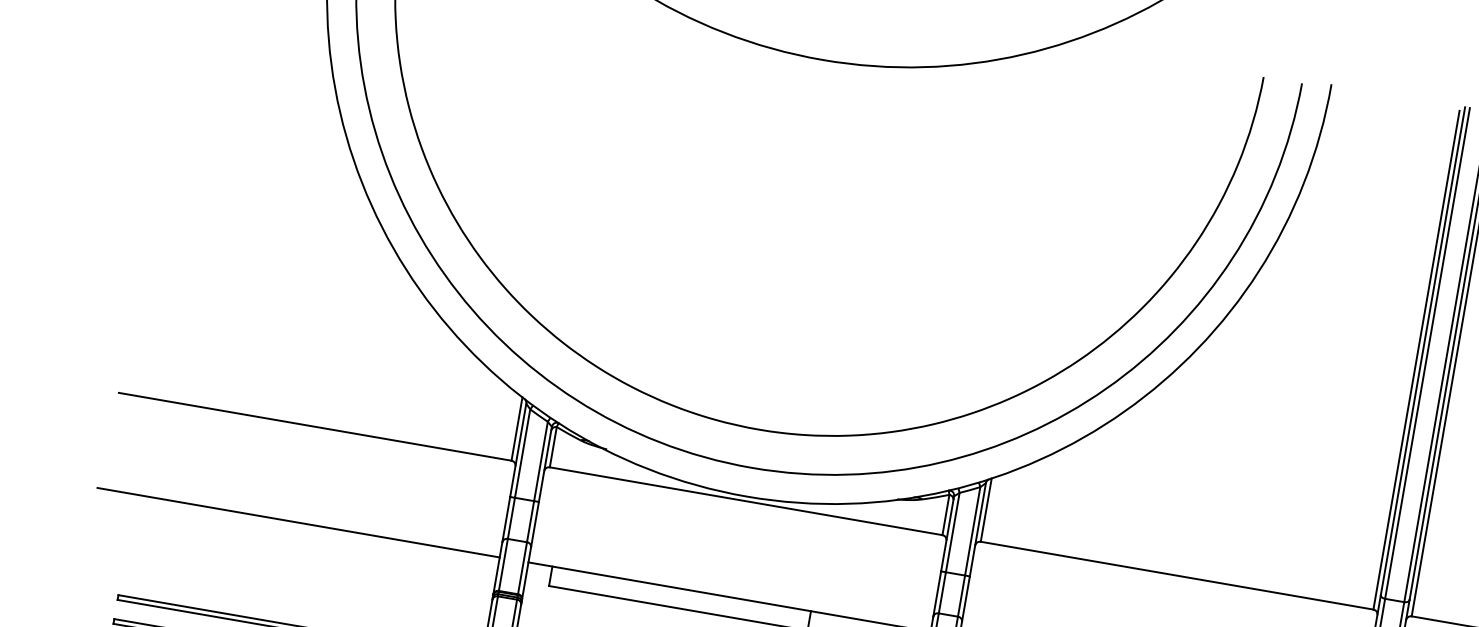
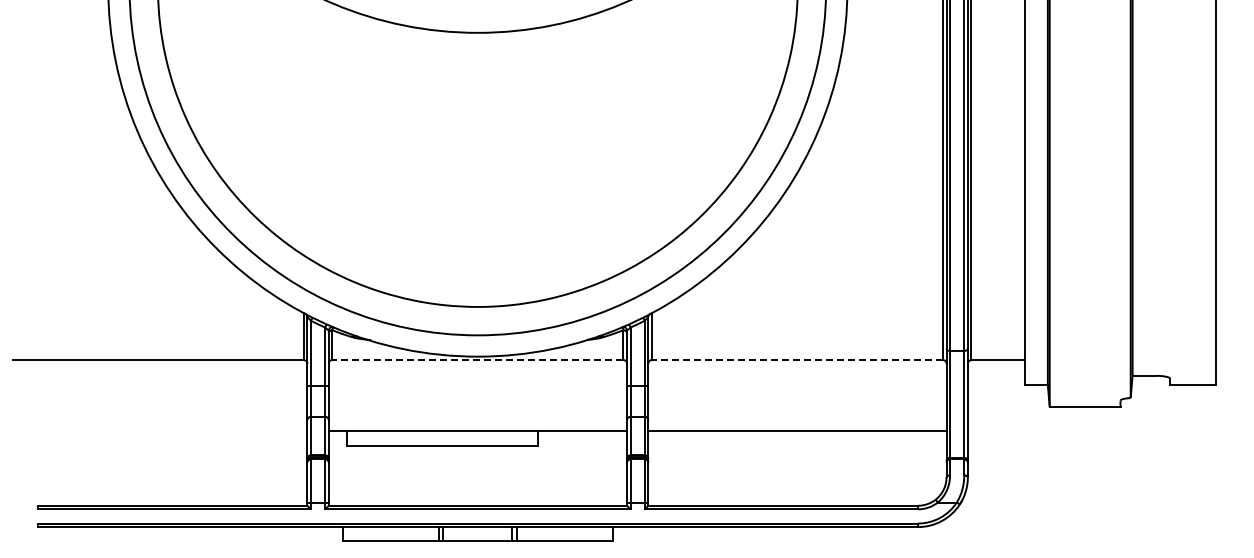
line: (745, 501) -> (477, 360), solid -> dashed
line: (298, 523) -> (158, 431), removed
line: (1177, 576) -> (797, 360), solid -> dashed

